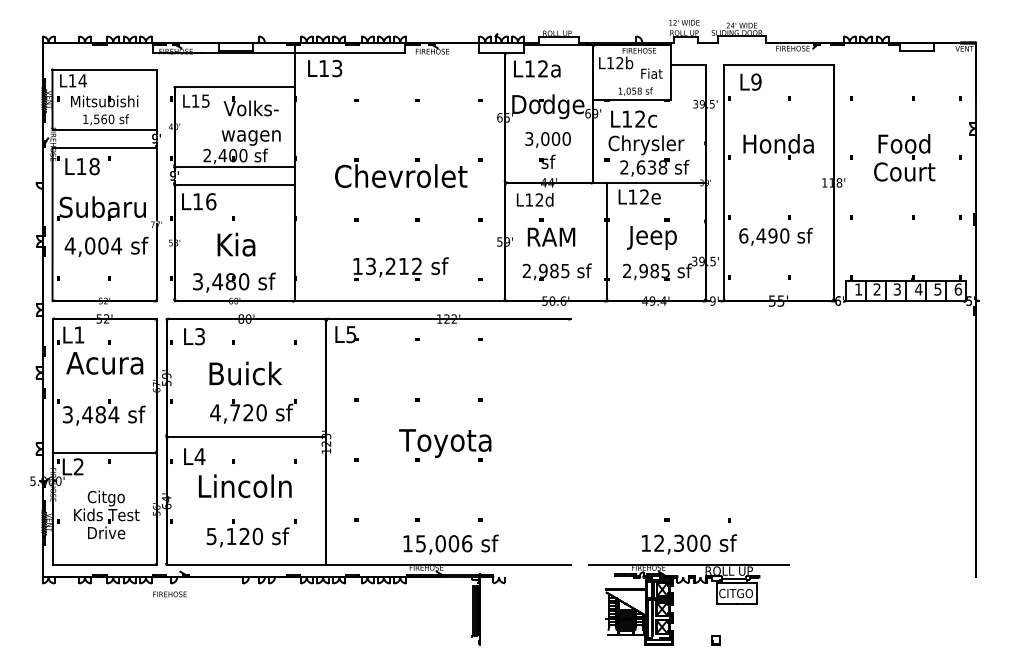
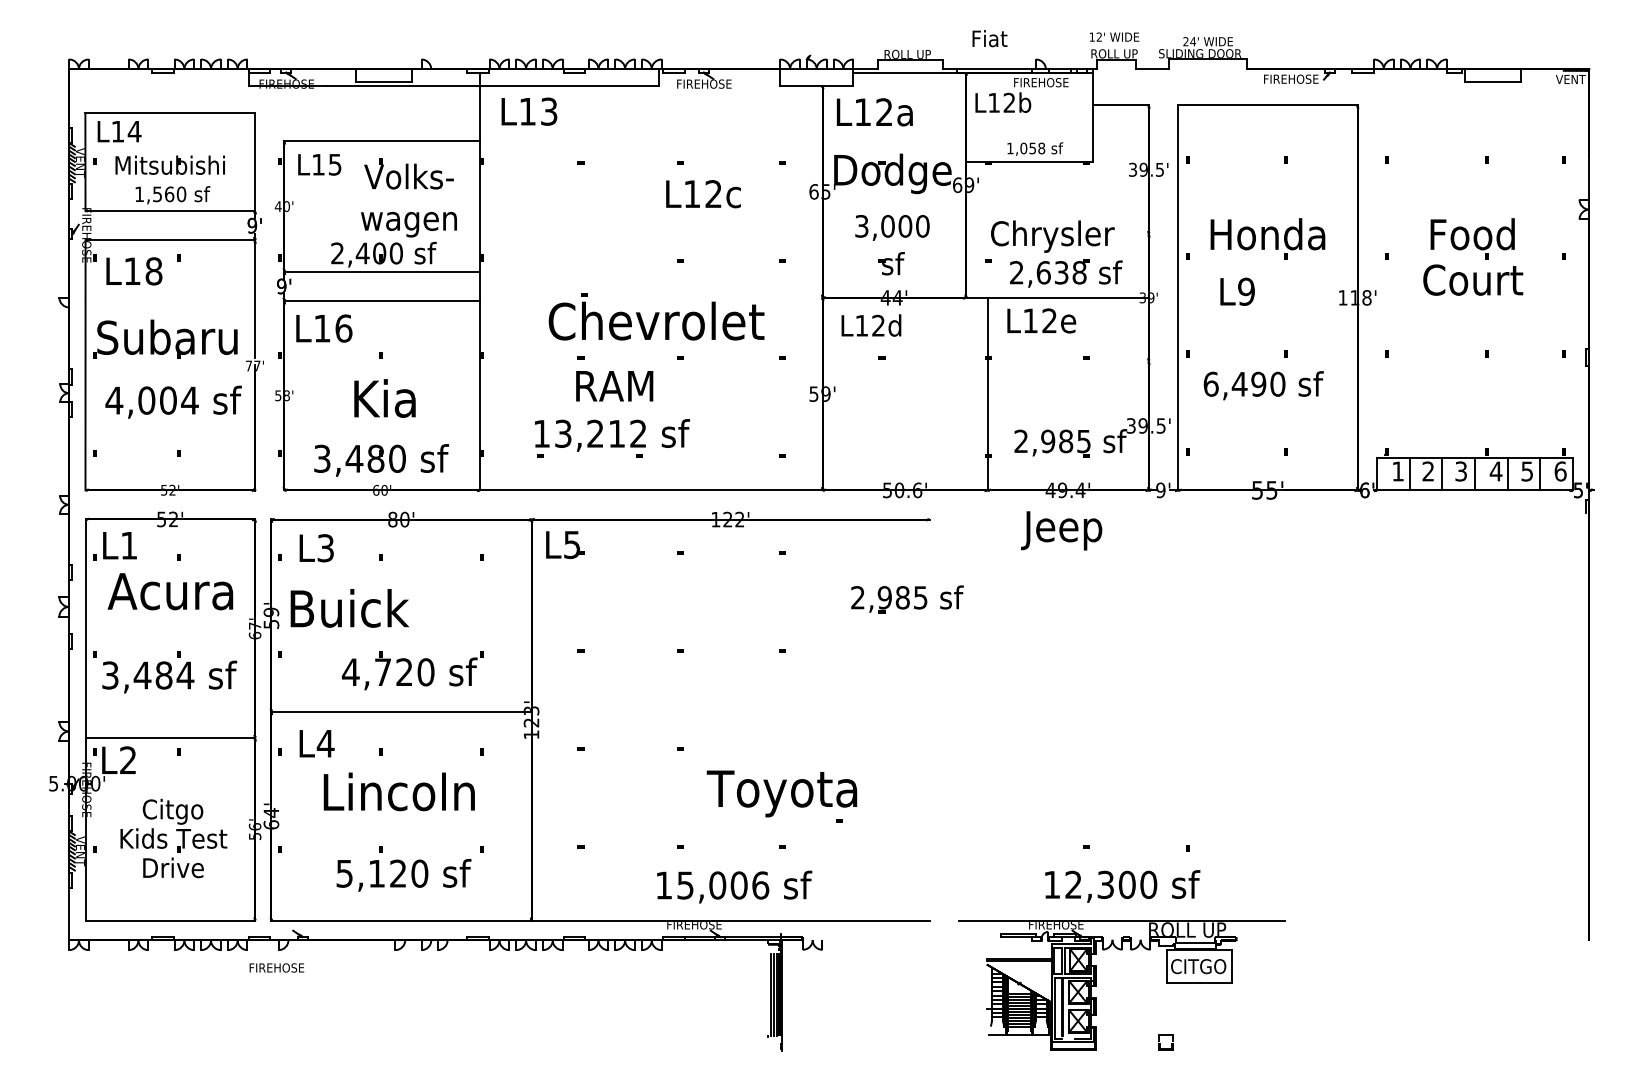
text: (651, 73) -> (989, 38), moved
text: (750, 81) -> (1236, 290), moved
text: (633, 118) -> (702, 193), moved
part: (401, 172) -> (657, 315), moved
text: (551, 236) -> (614, 385), moved
text: (651, 237) -> (1060, 530), moved
part: (400, 268) -> (611, 437), moved
part: (556, 271) -> (906, 598), moved
text: (245, 373) -> (349, 608), moved
part: (445, 445) -> (782, 797), moved

